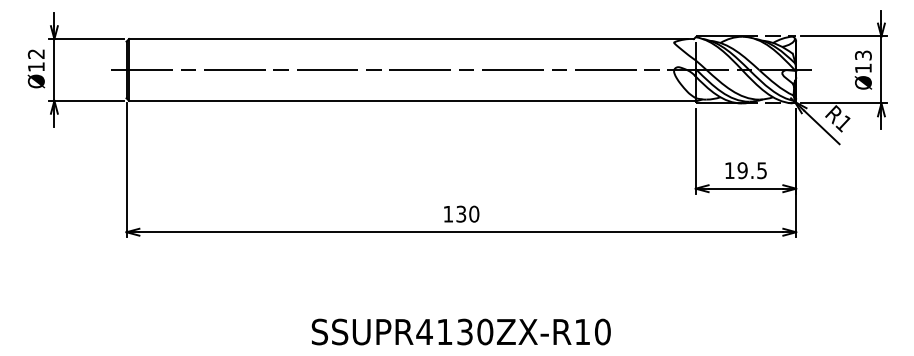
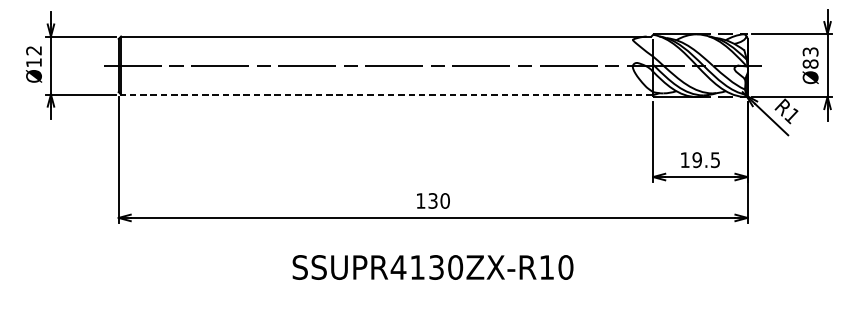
text: (863, 68) -> (810, 64), Ø13 -> Ø83
line: (411, 100) -> (386, 94), solid -> dashed
text: (460, 331) -> (432, 267), moved

